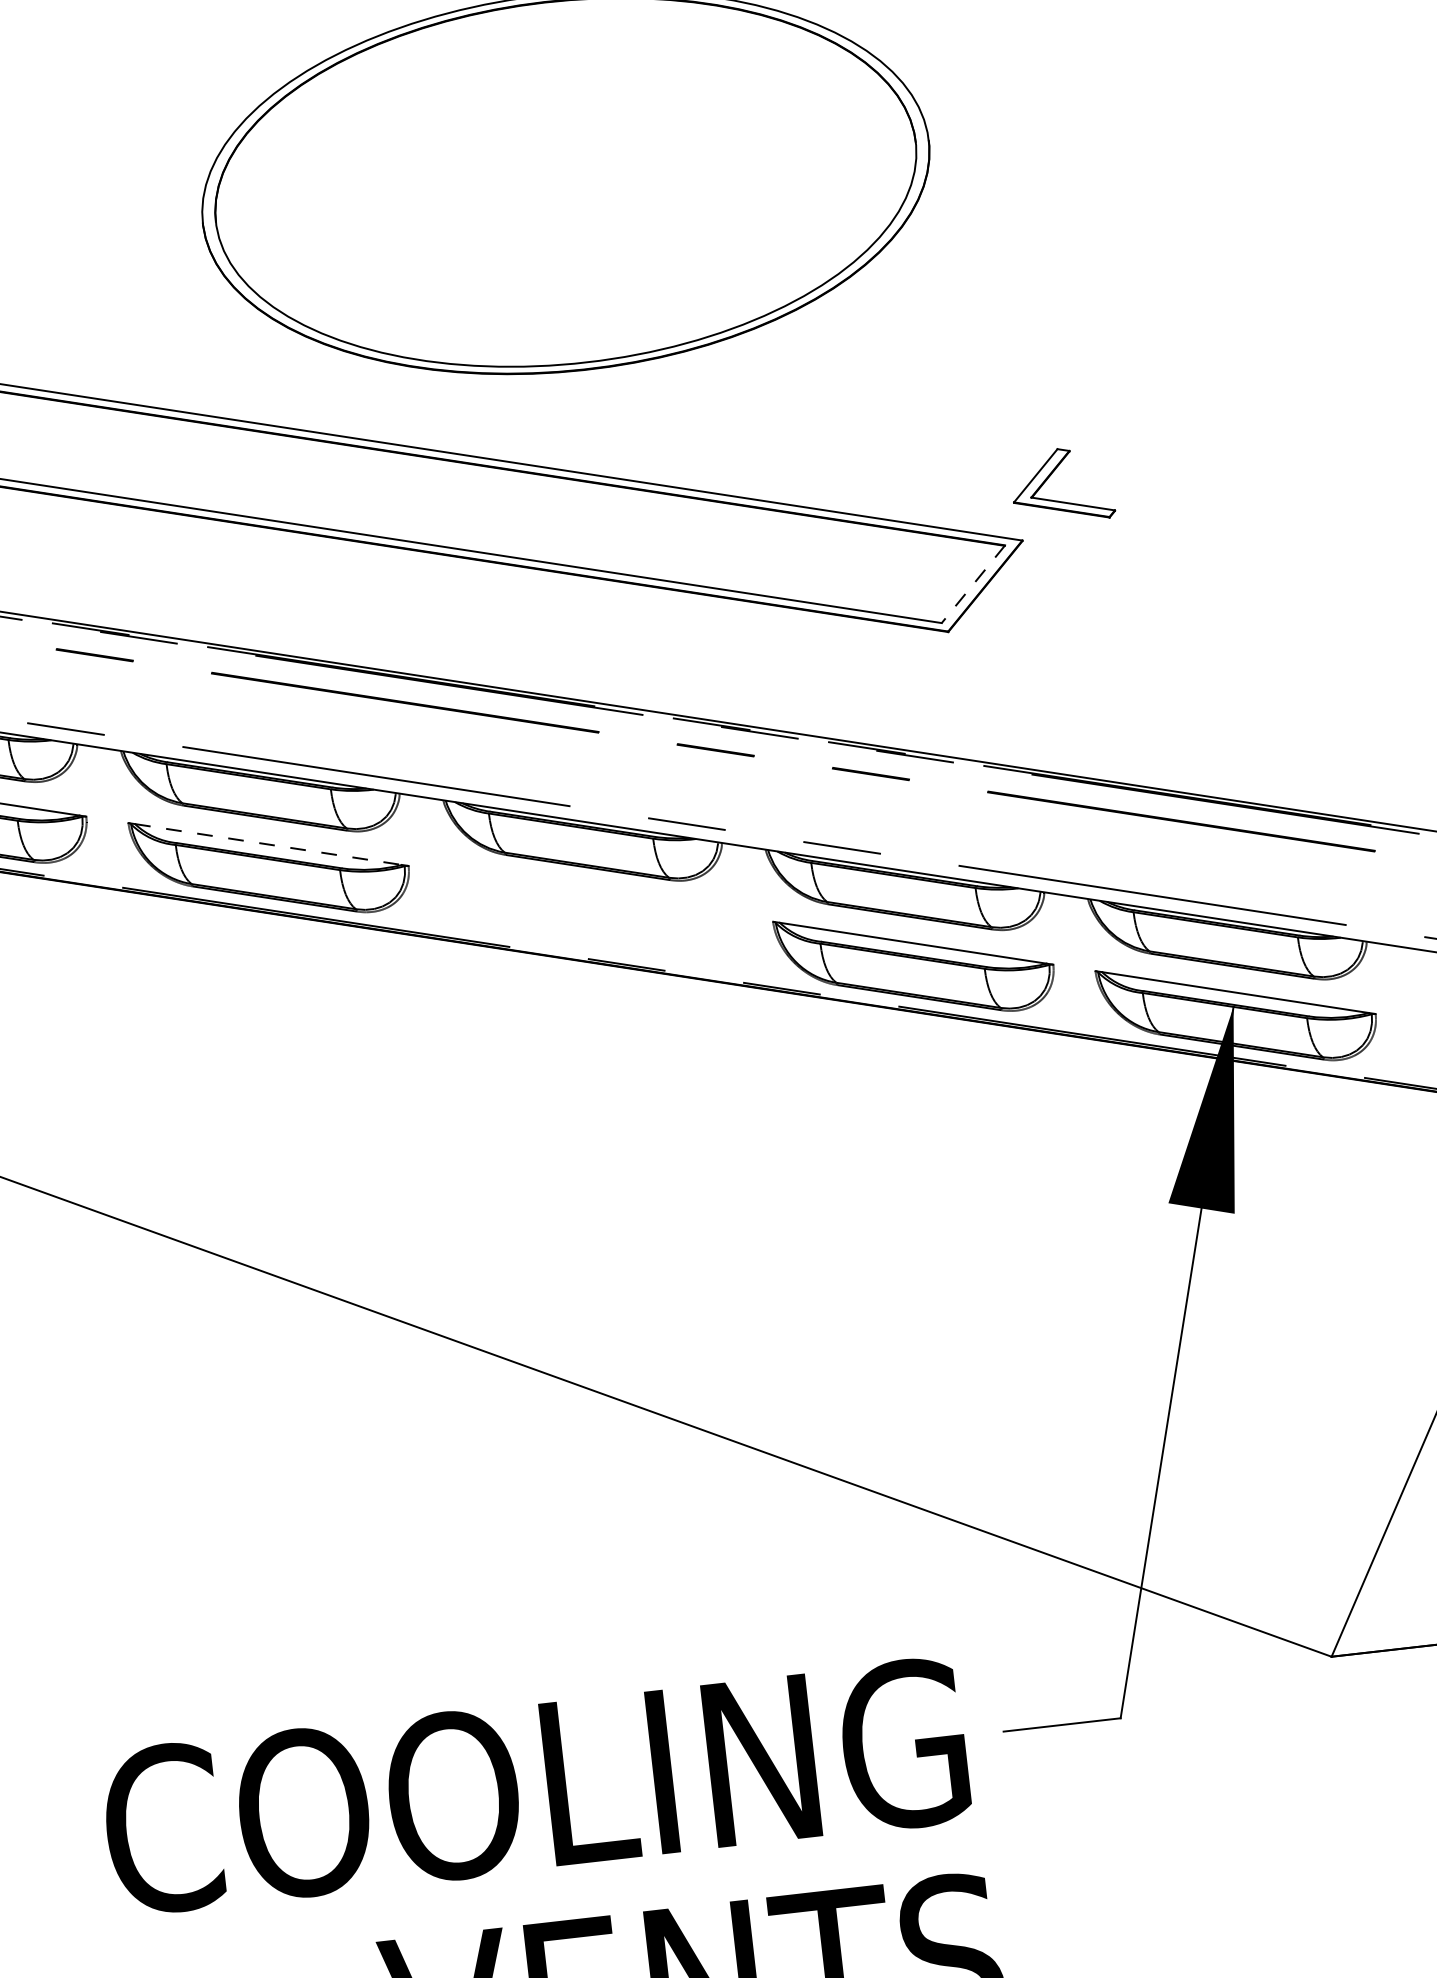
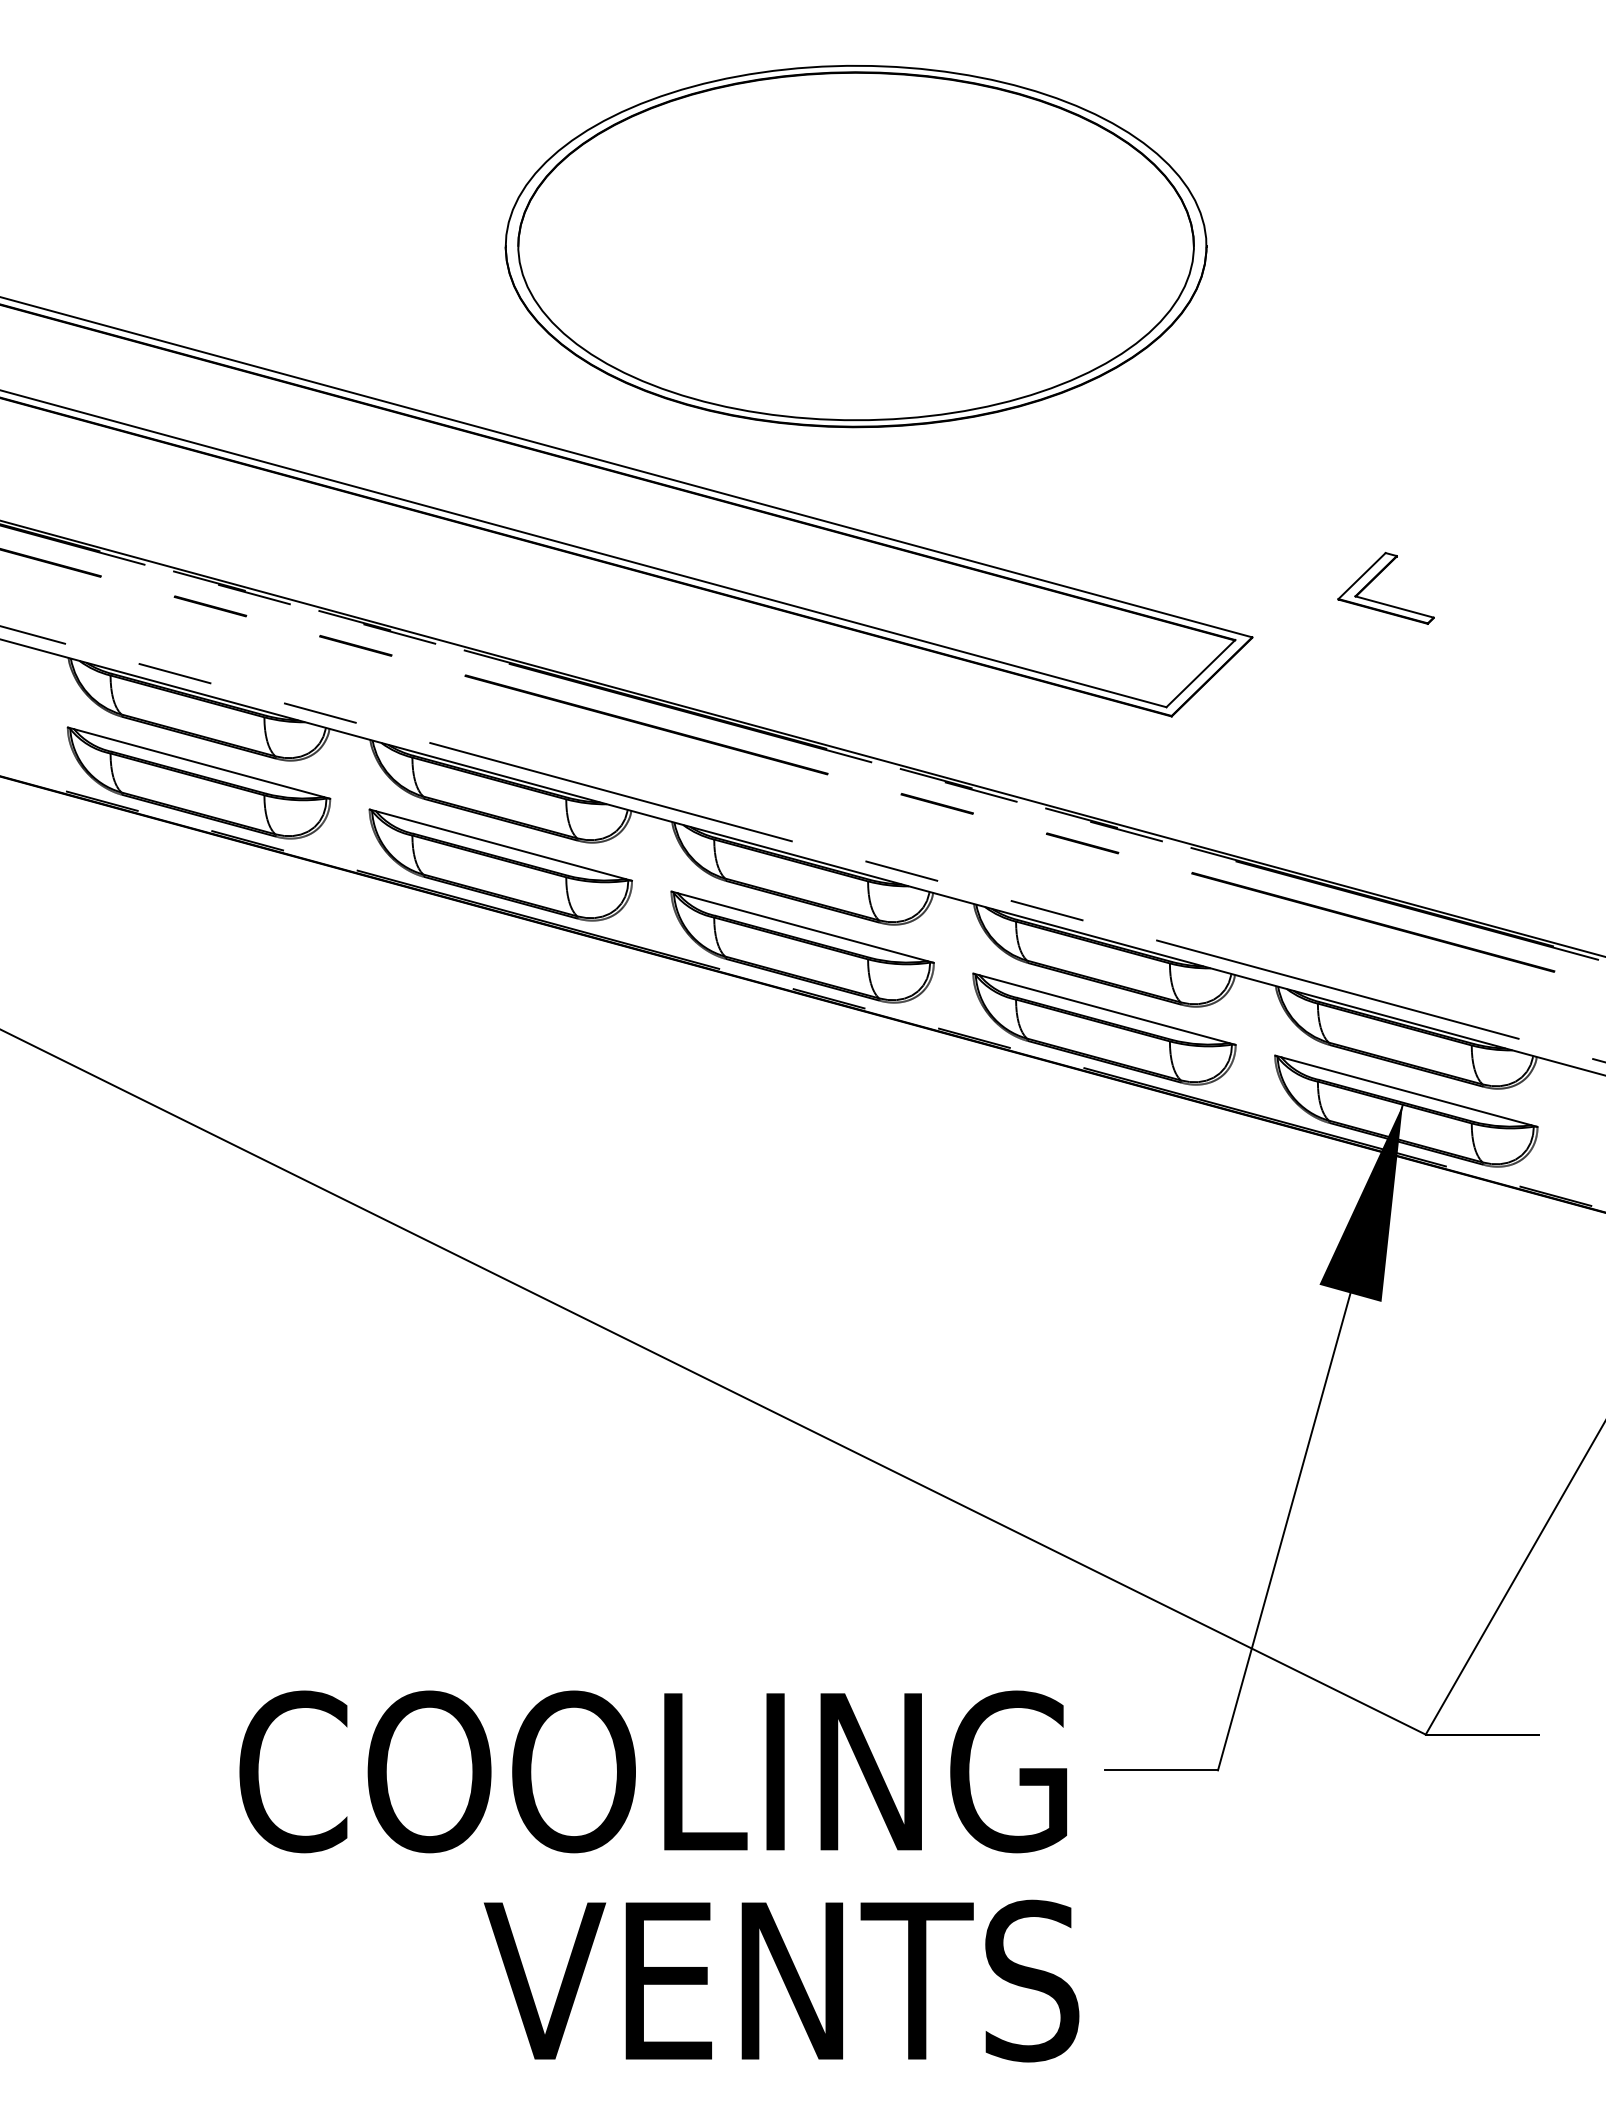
part: (1050, 475) -> (1376, 577), moved
line: (973, 584) -> (1200, 673), dashed -> solid
line: (269, 844) -> (501, 845), dashed -> solid
part: (592, 913) -> (802, 946), added

